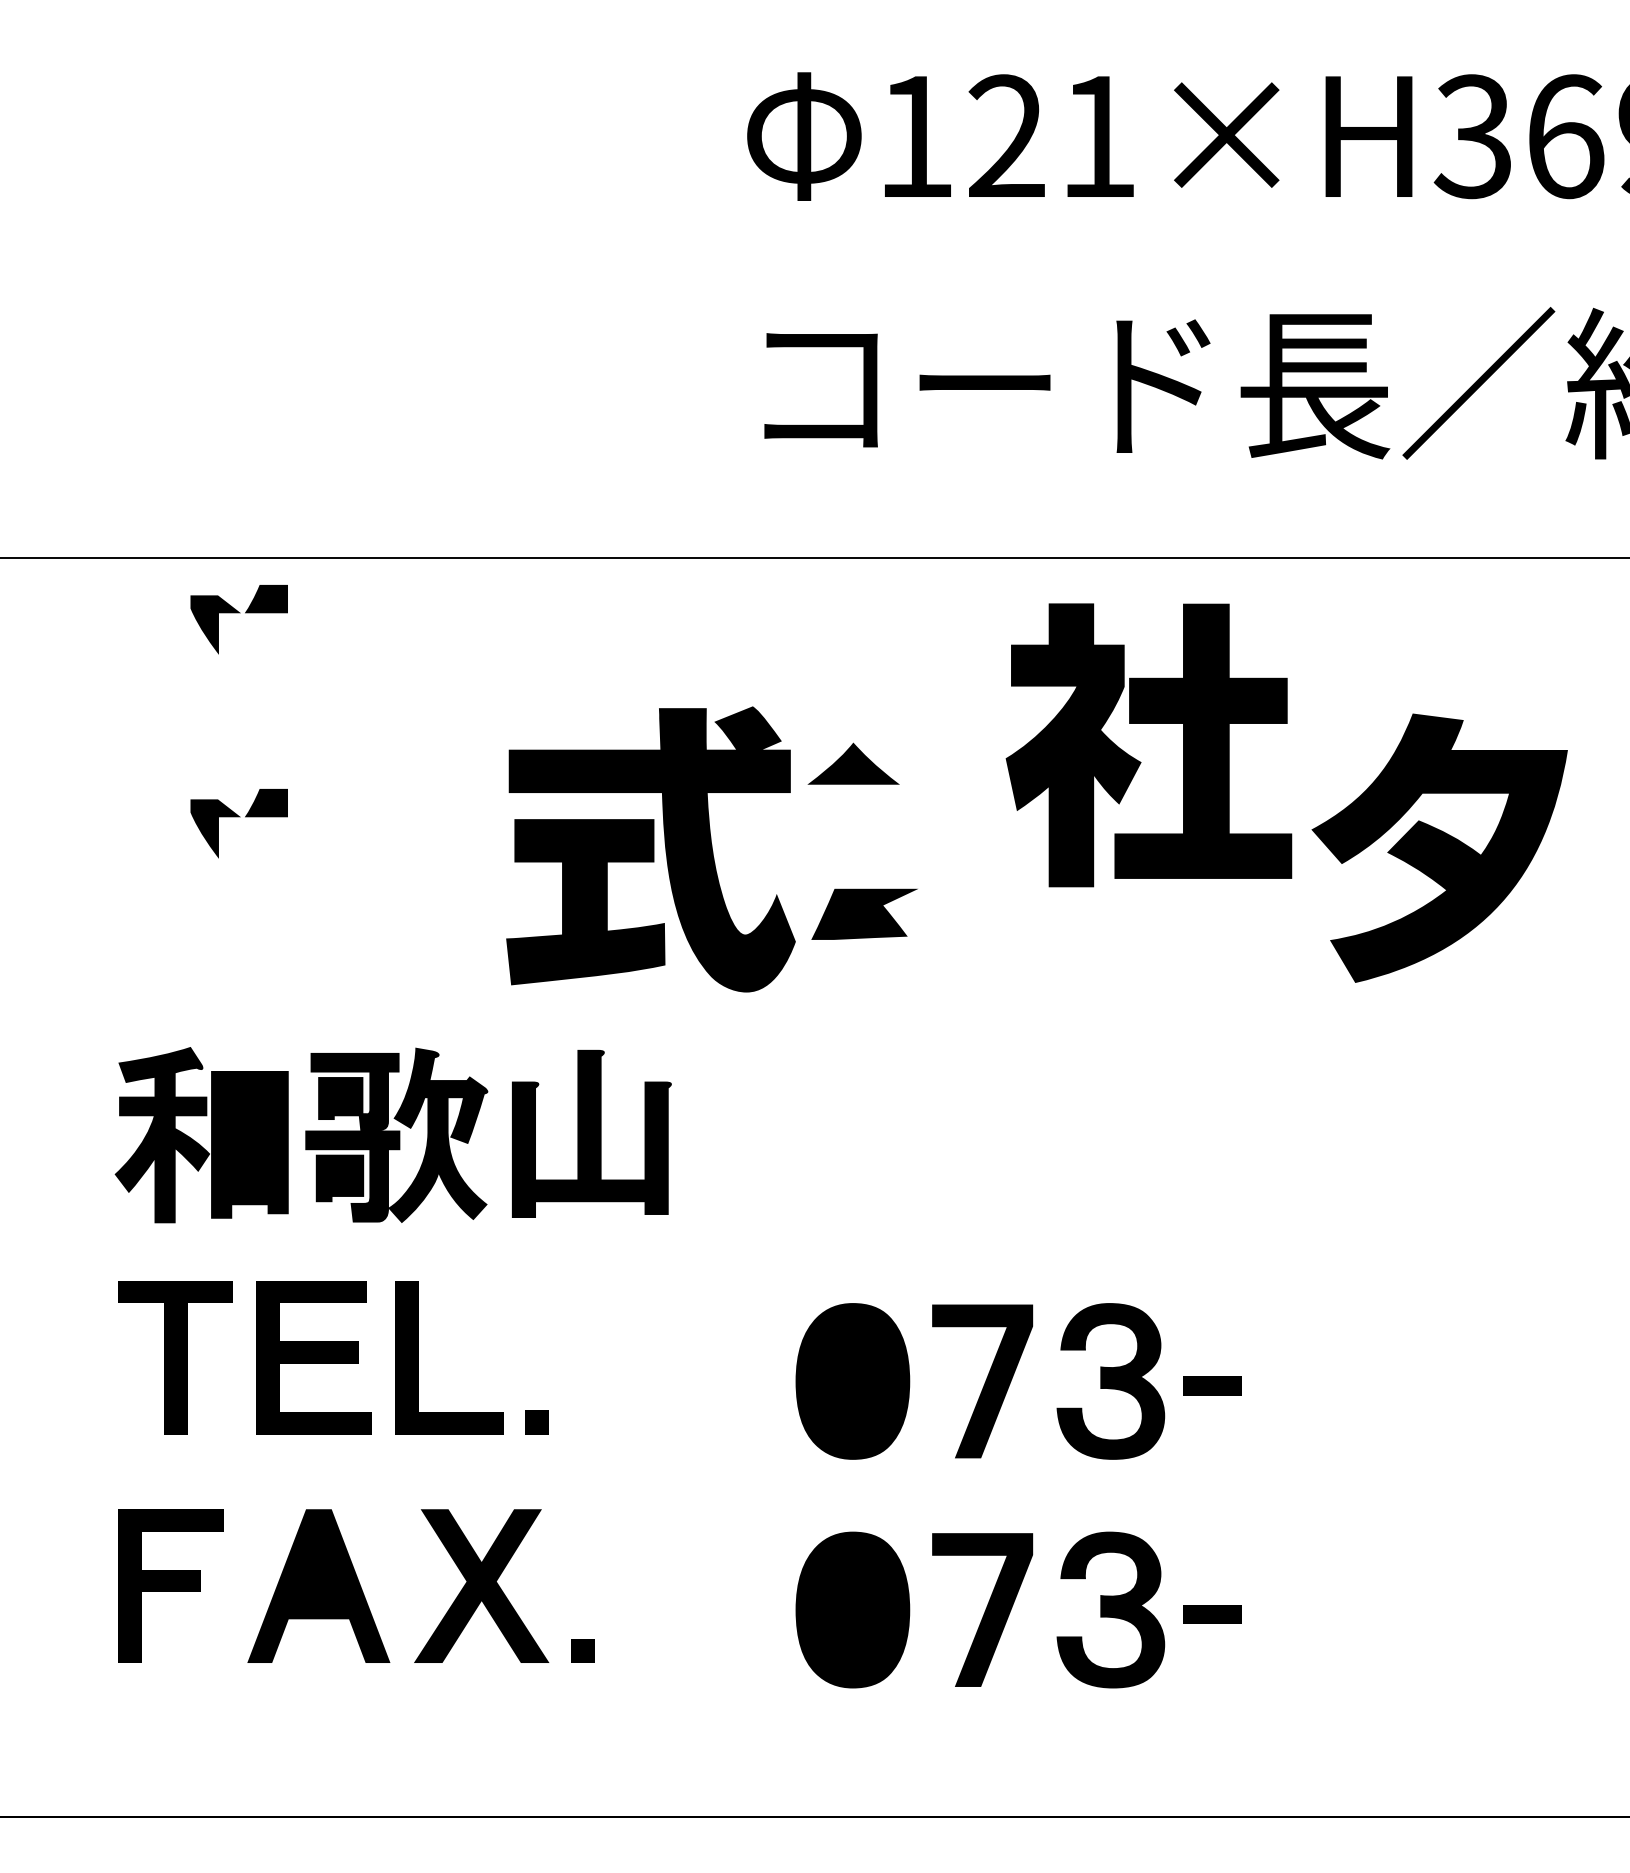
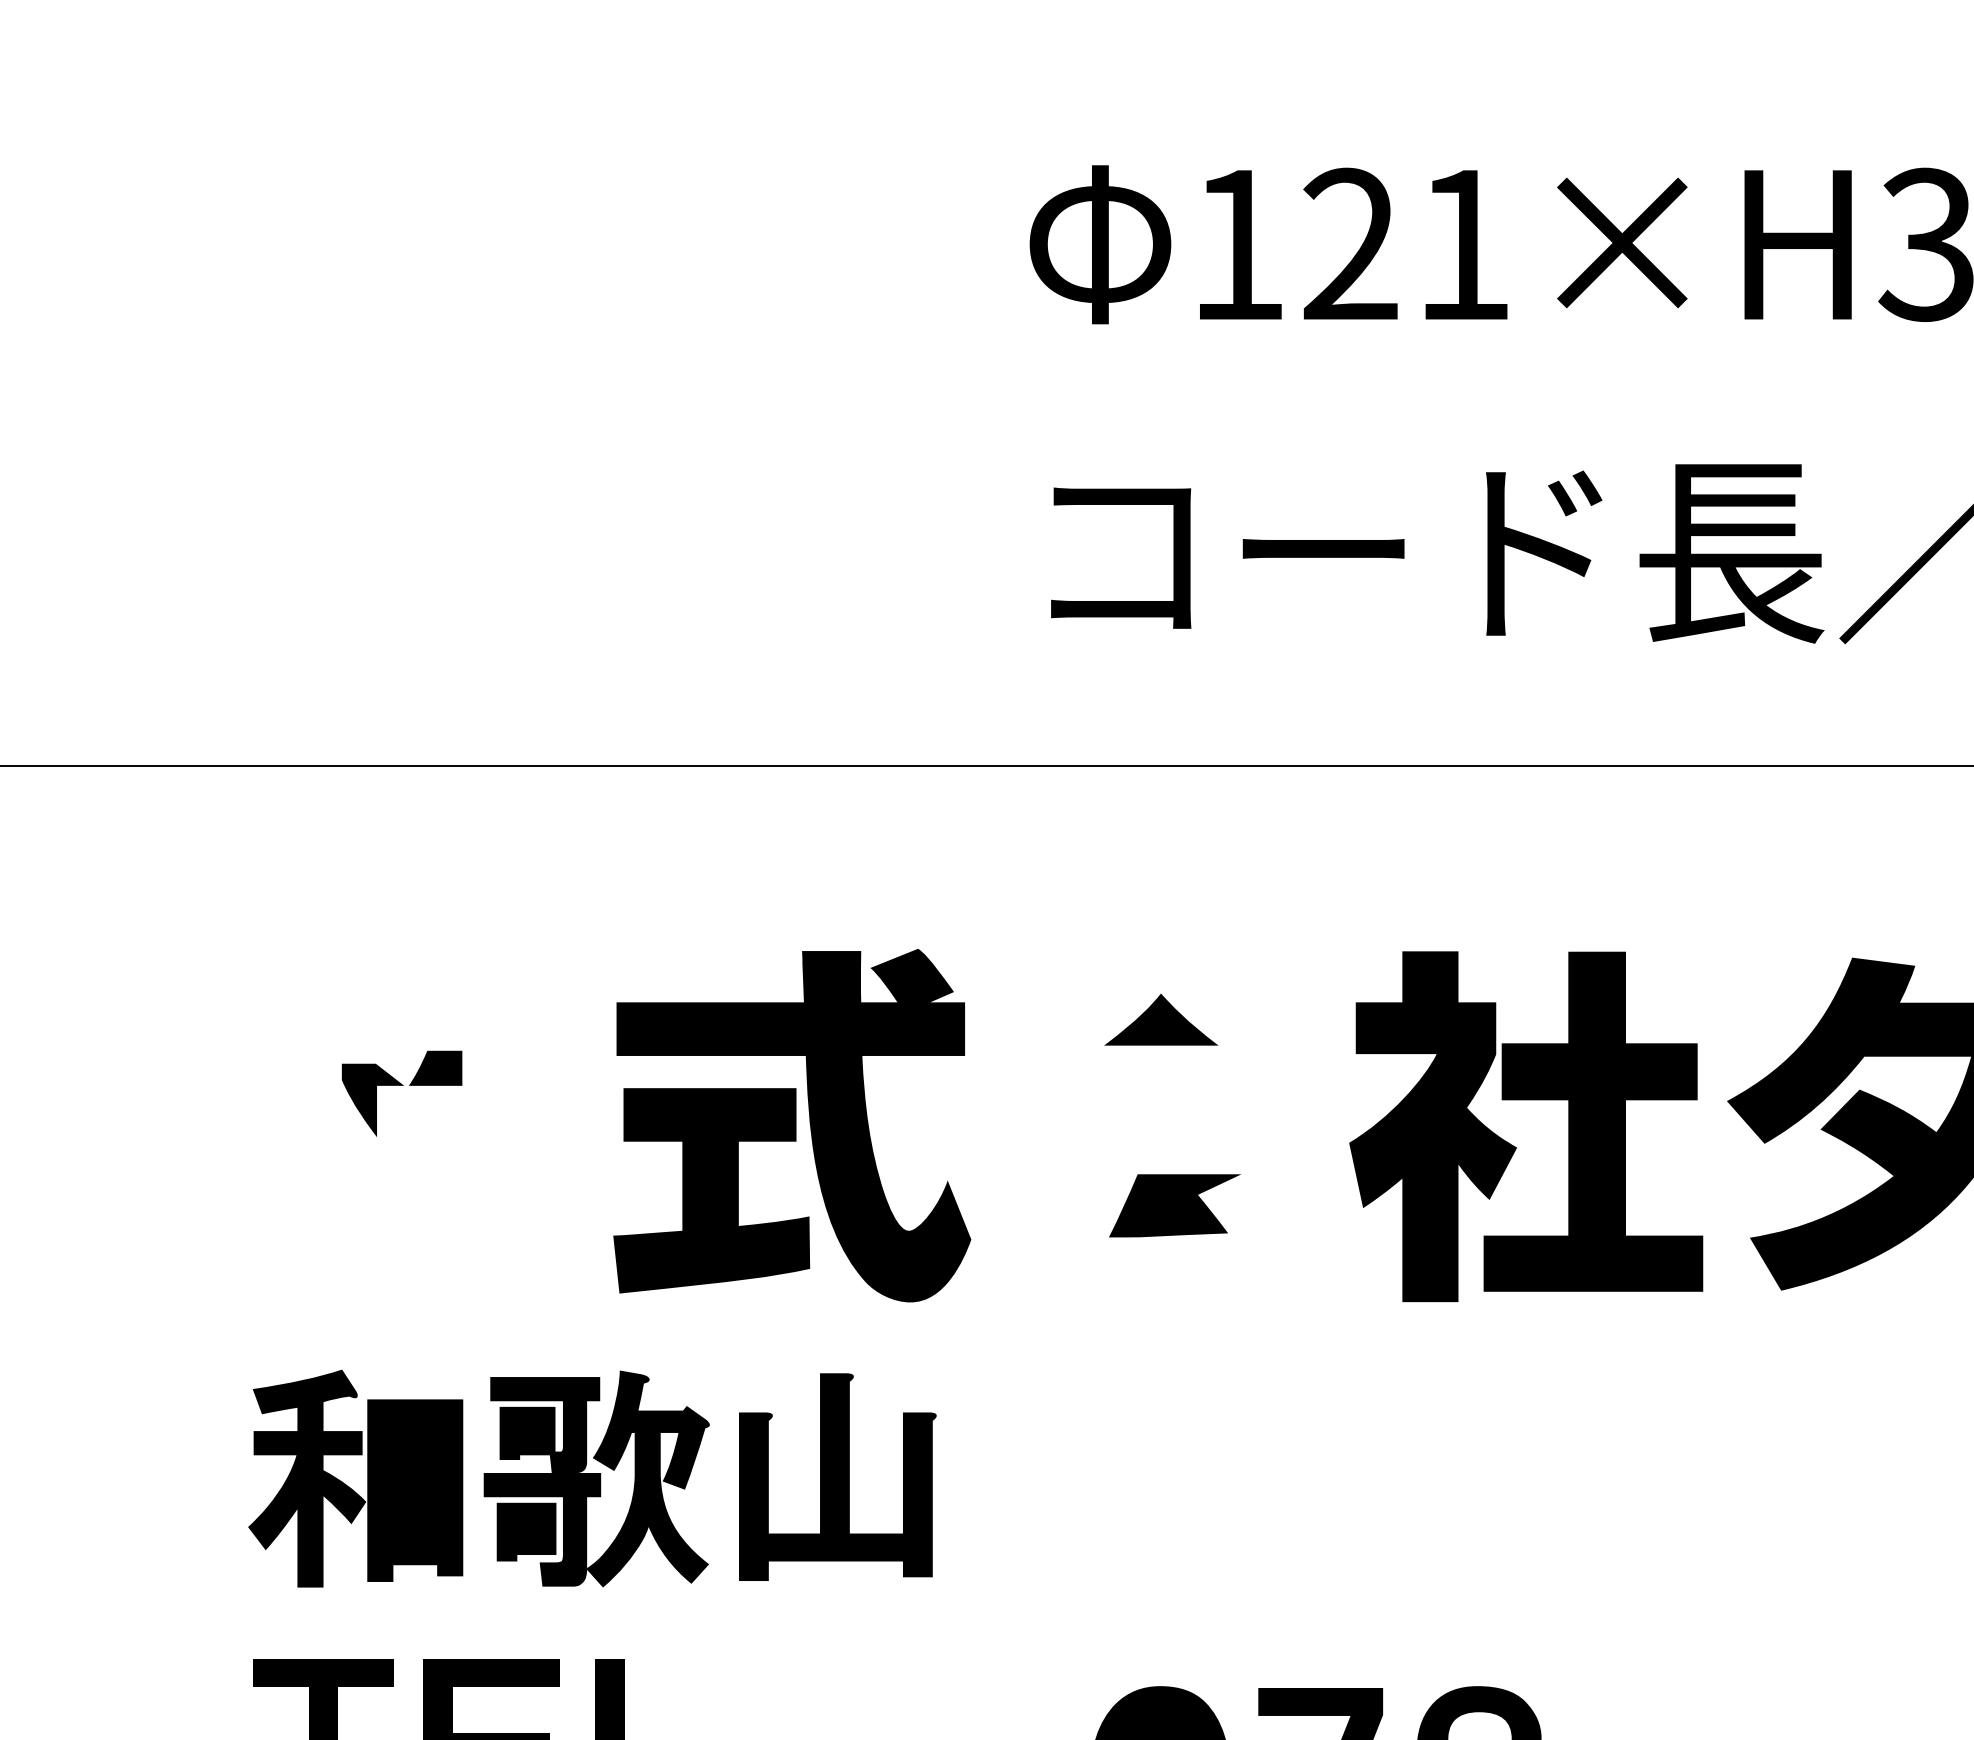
part: (238, 619) -> (401, 841), removed
part: (1137, 759) -> (1512, 1144), moved
part: (650, 849) -> (791, 1125), moved

